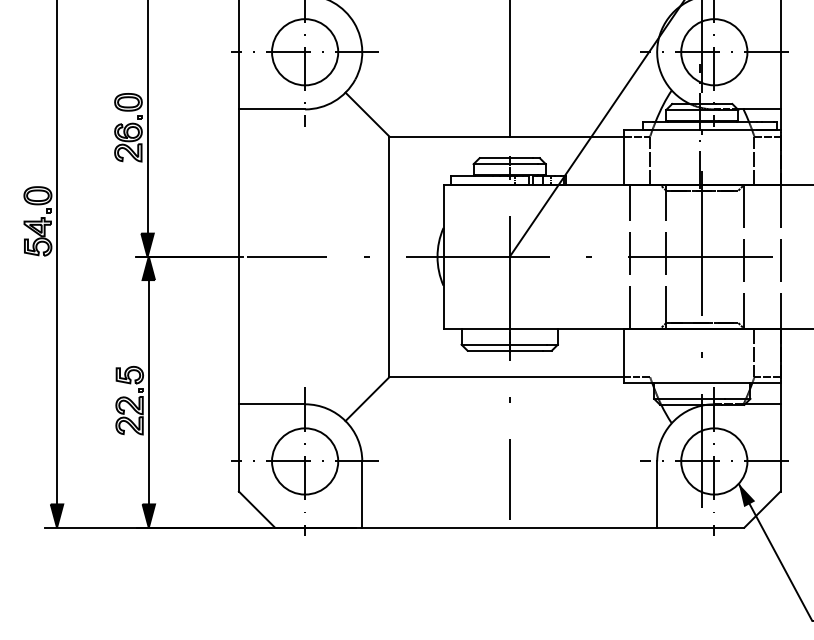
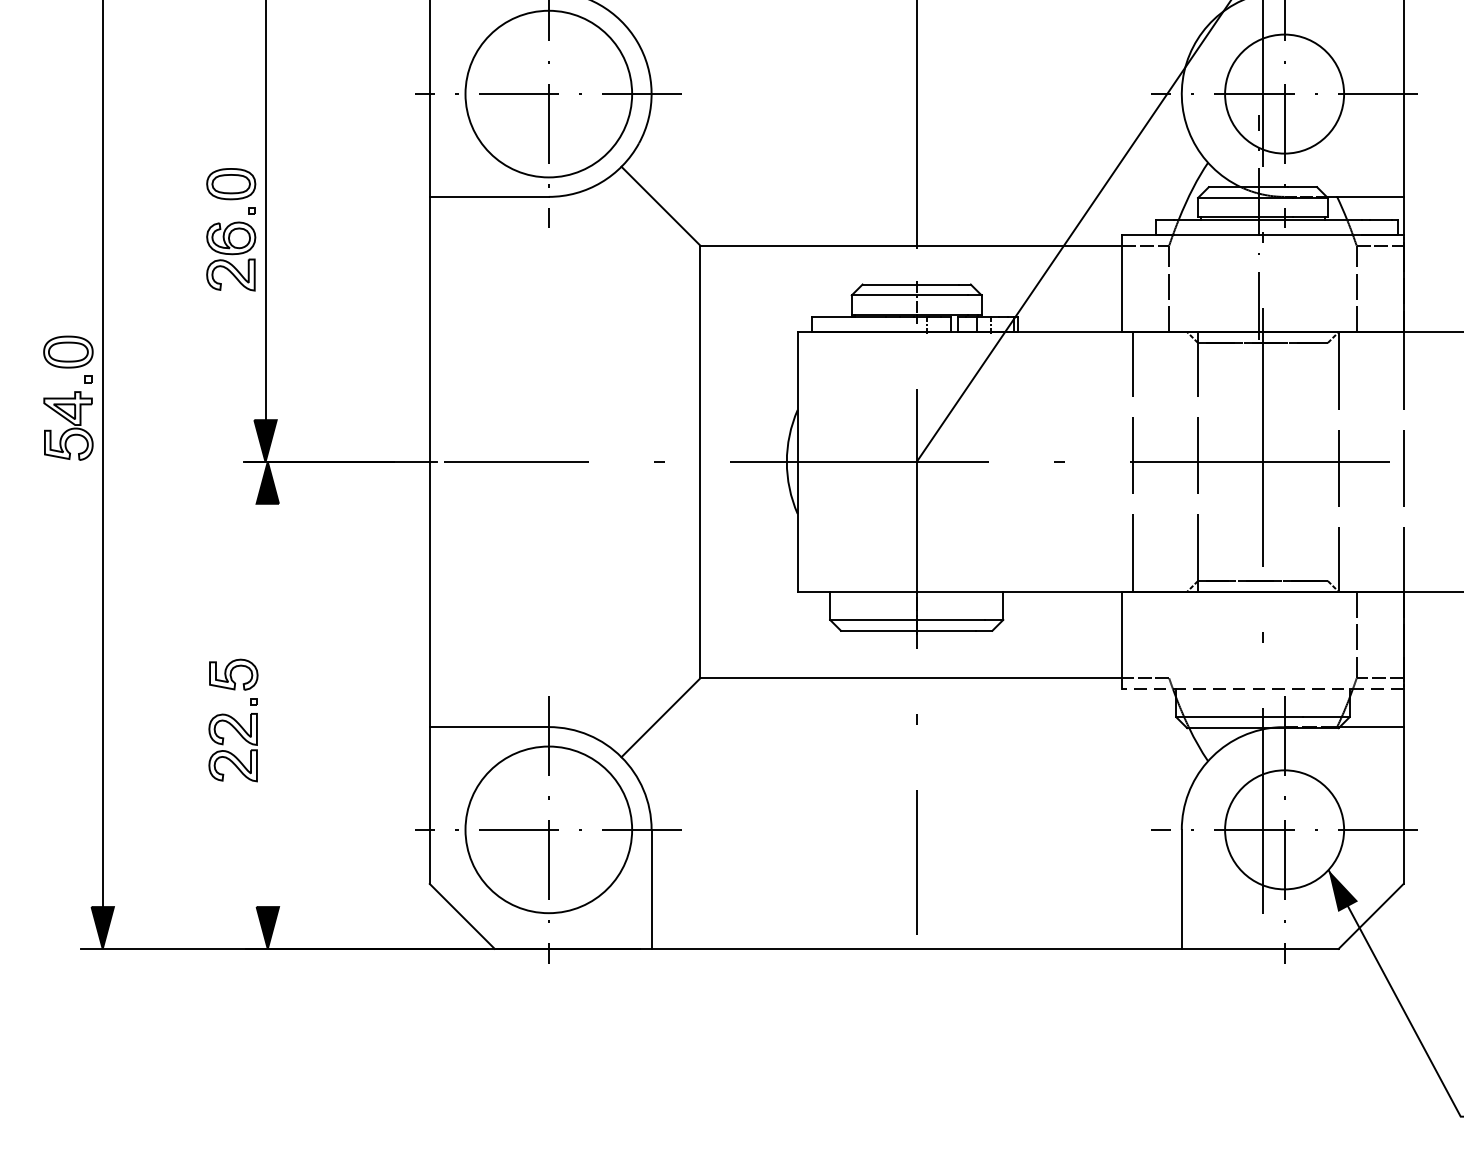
circle: (305, 52) -> (549, 94), size x1.4
line: (701, 383) -> (1261, 689), solid -> dashed
line: (148, 392) -> (267, 705), removed
circle: (305, 461) -> (549, 829), size x1.4

